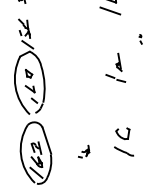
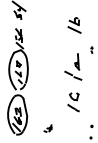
part: (114, 68) -> (73, 66), size x1.4
part: (122, 142) -> (73, 102), moved
part: (82, 152) -> (47, 128), moved

